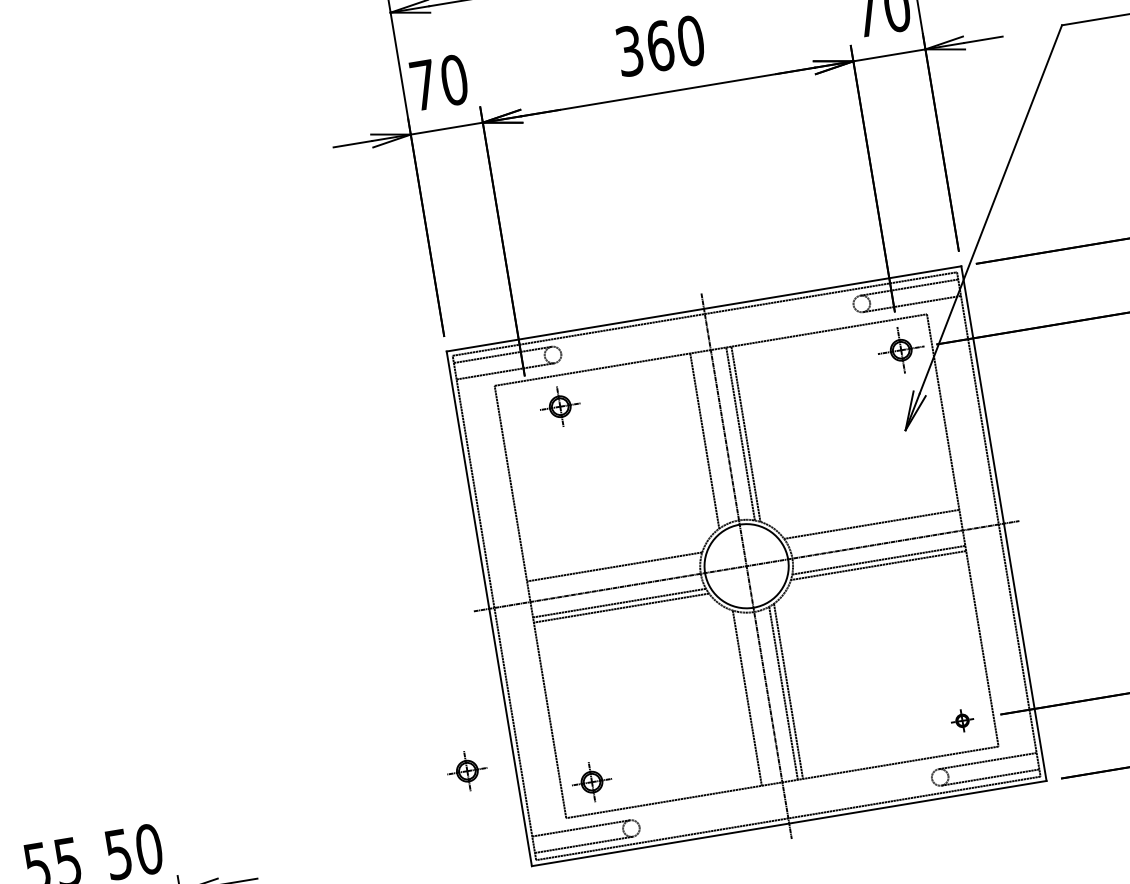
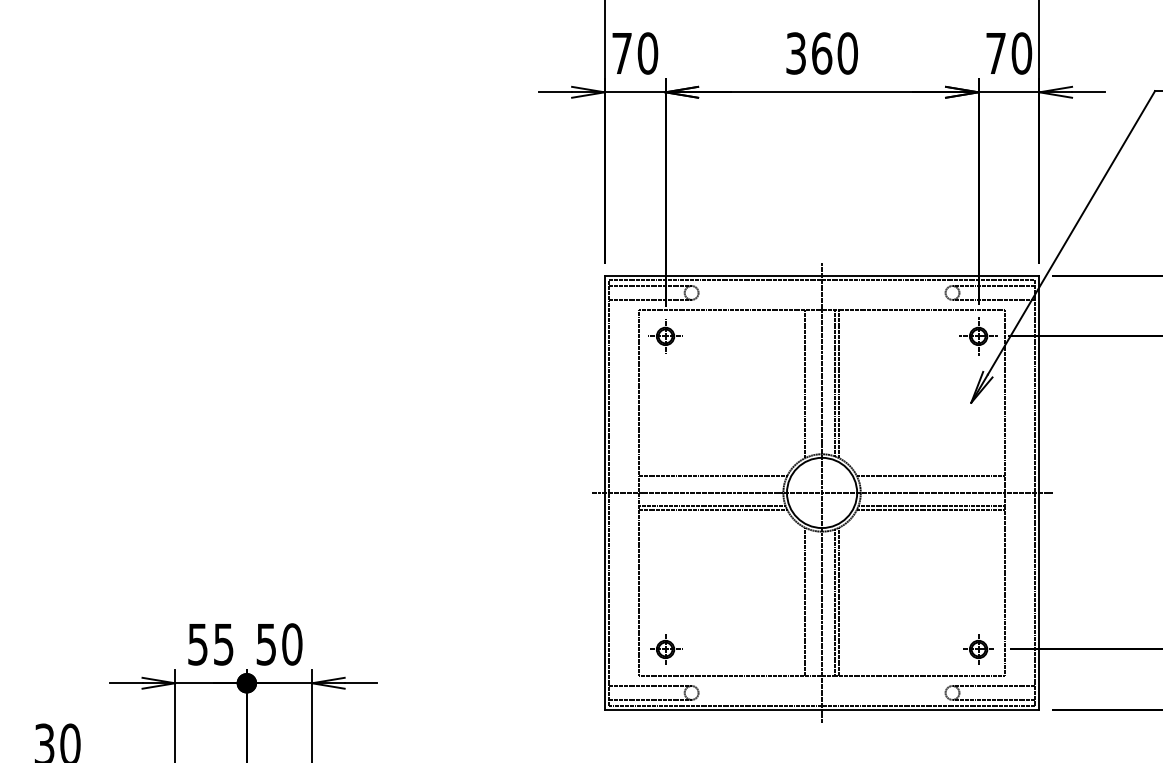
part: (560, 406) -> (665, 336), moved
part: (962, 720) -> (978, 649), size x1.67
part: (468, 771) -> (565, 623), removed

